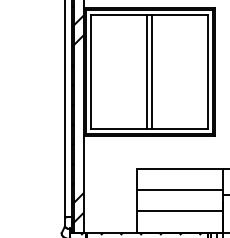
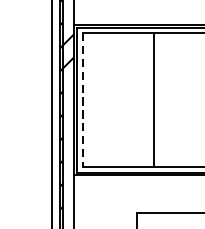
line: (147, 71) -> (148, 99), removed
line: (90, 72) -> (82, 100), solid -> dashed

